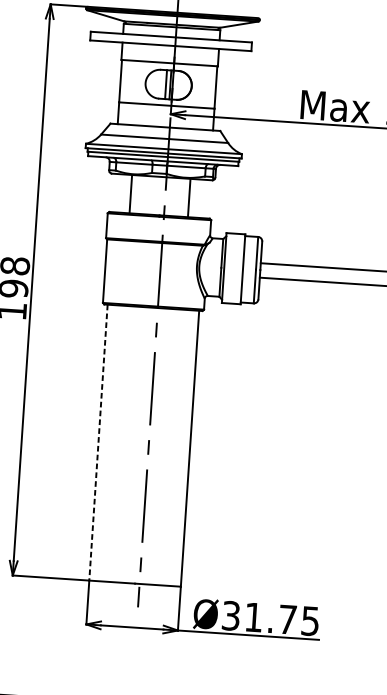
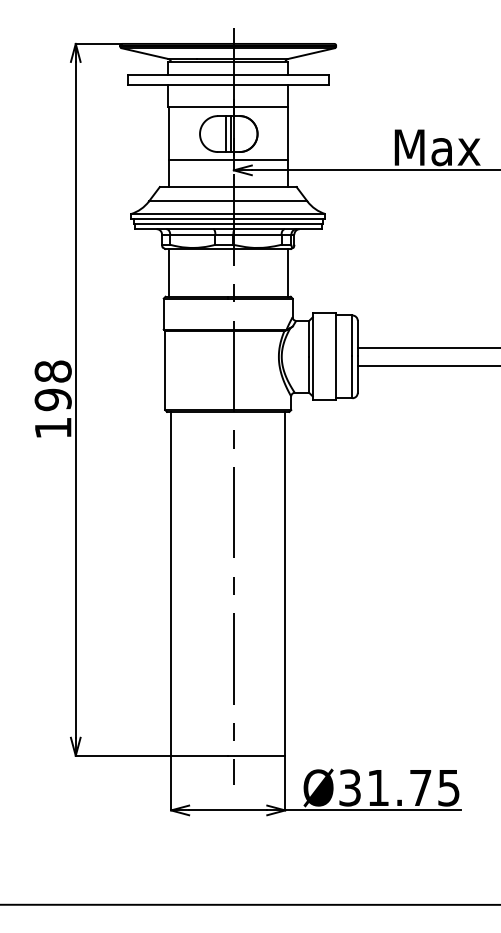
line: (130, 193) -> (168, 272), moved
line: (189, 197) -> (287, 272), moved
line: (98, 442) -> (171, 583), dashed -> solid

